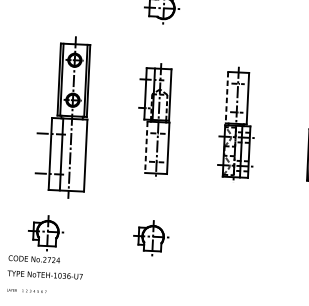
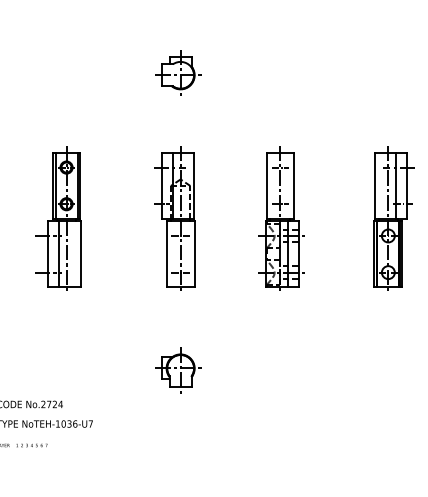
line: (226, 97) -> (266, 185), dashed -> solid
part: (63, 115) -> (58, 218), size x0.71
line: (146, 147) -> (166, 254), dashed -> solid
part: (46, 233) -> (43, 370), removed

